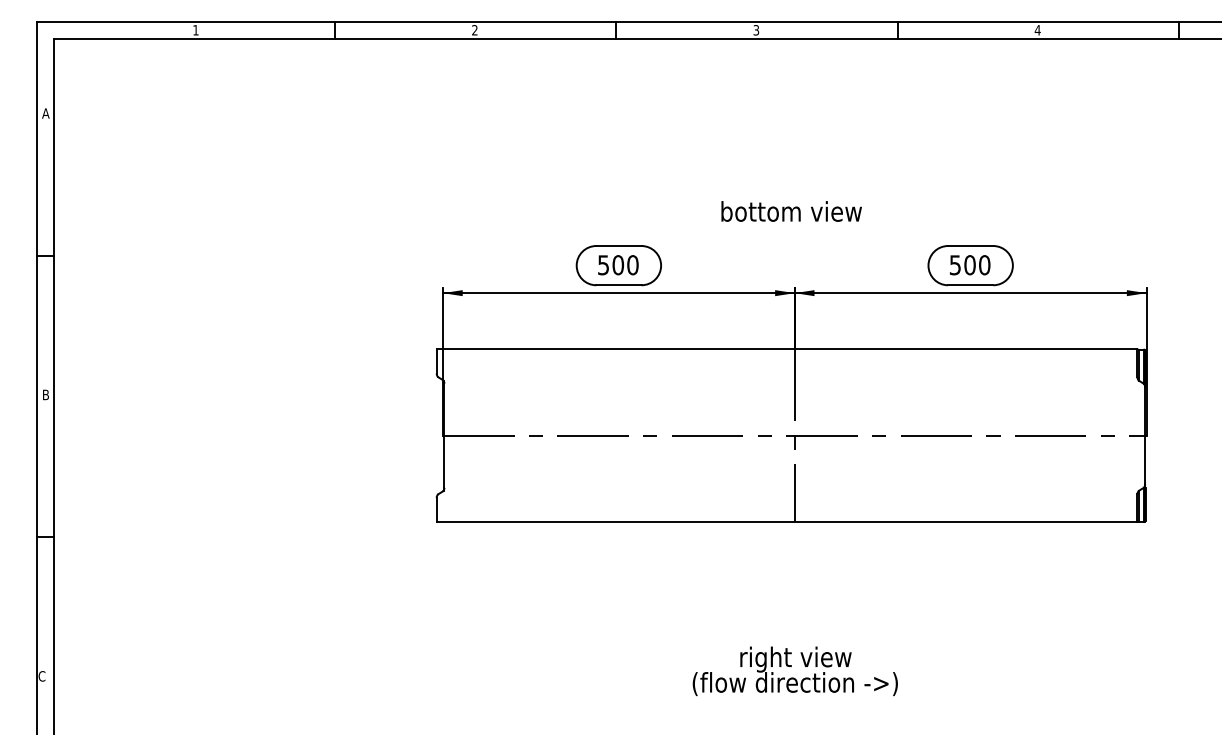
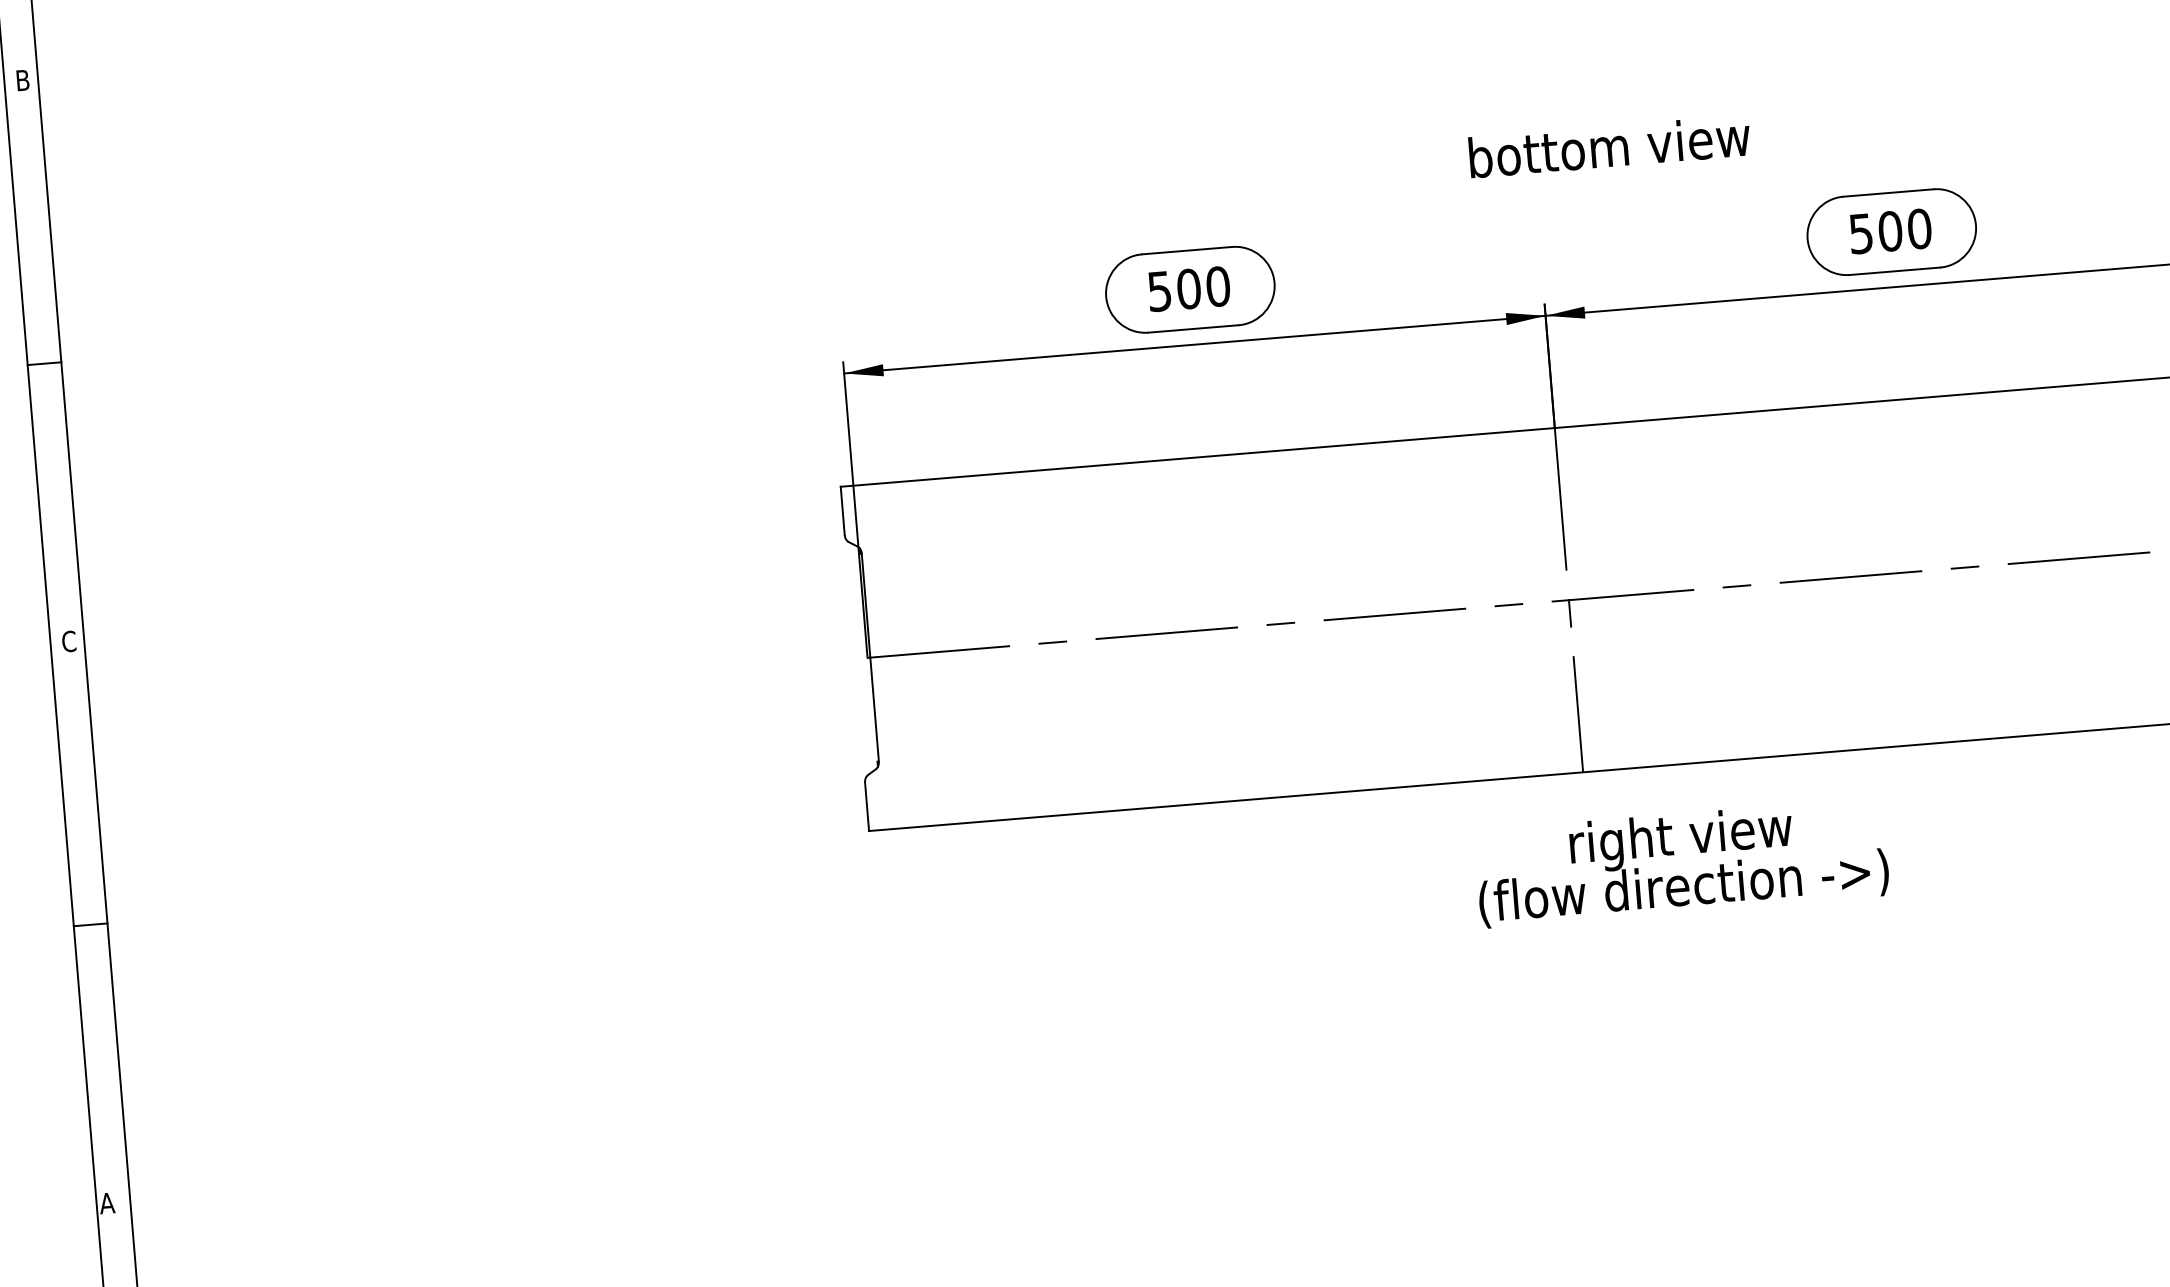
text: (45, 113) -> (22, 80), A -> B
text: (791, 211) -> (1609, 146), moved
text: (45, 394) -> (68, 640), B -> C
text: (794, 671) -> (1680, 863), moved
text: (41, 676) -> (106, 1203), C -> A

